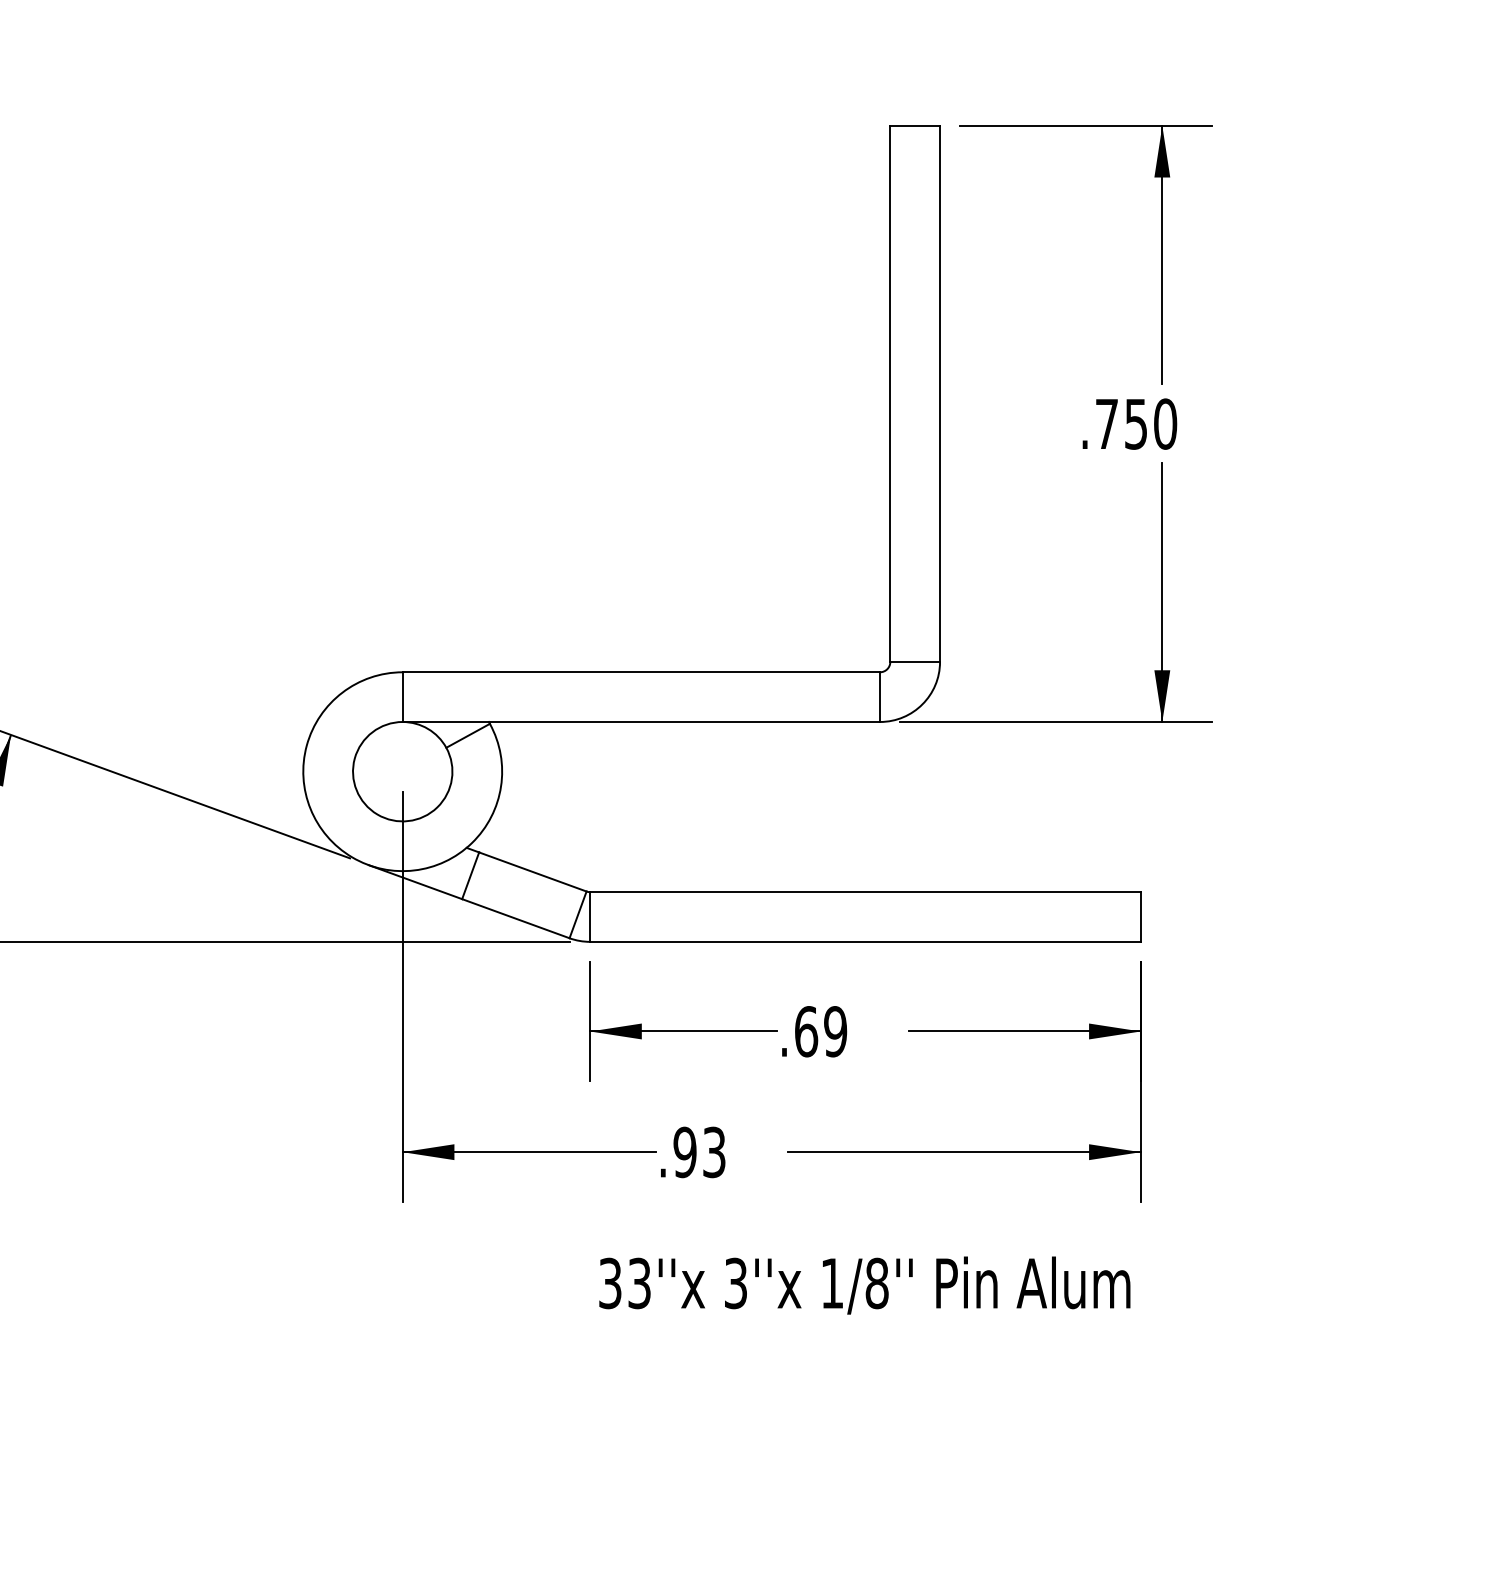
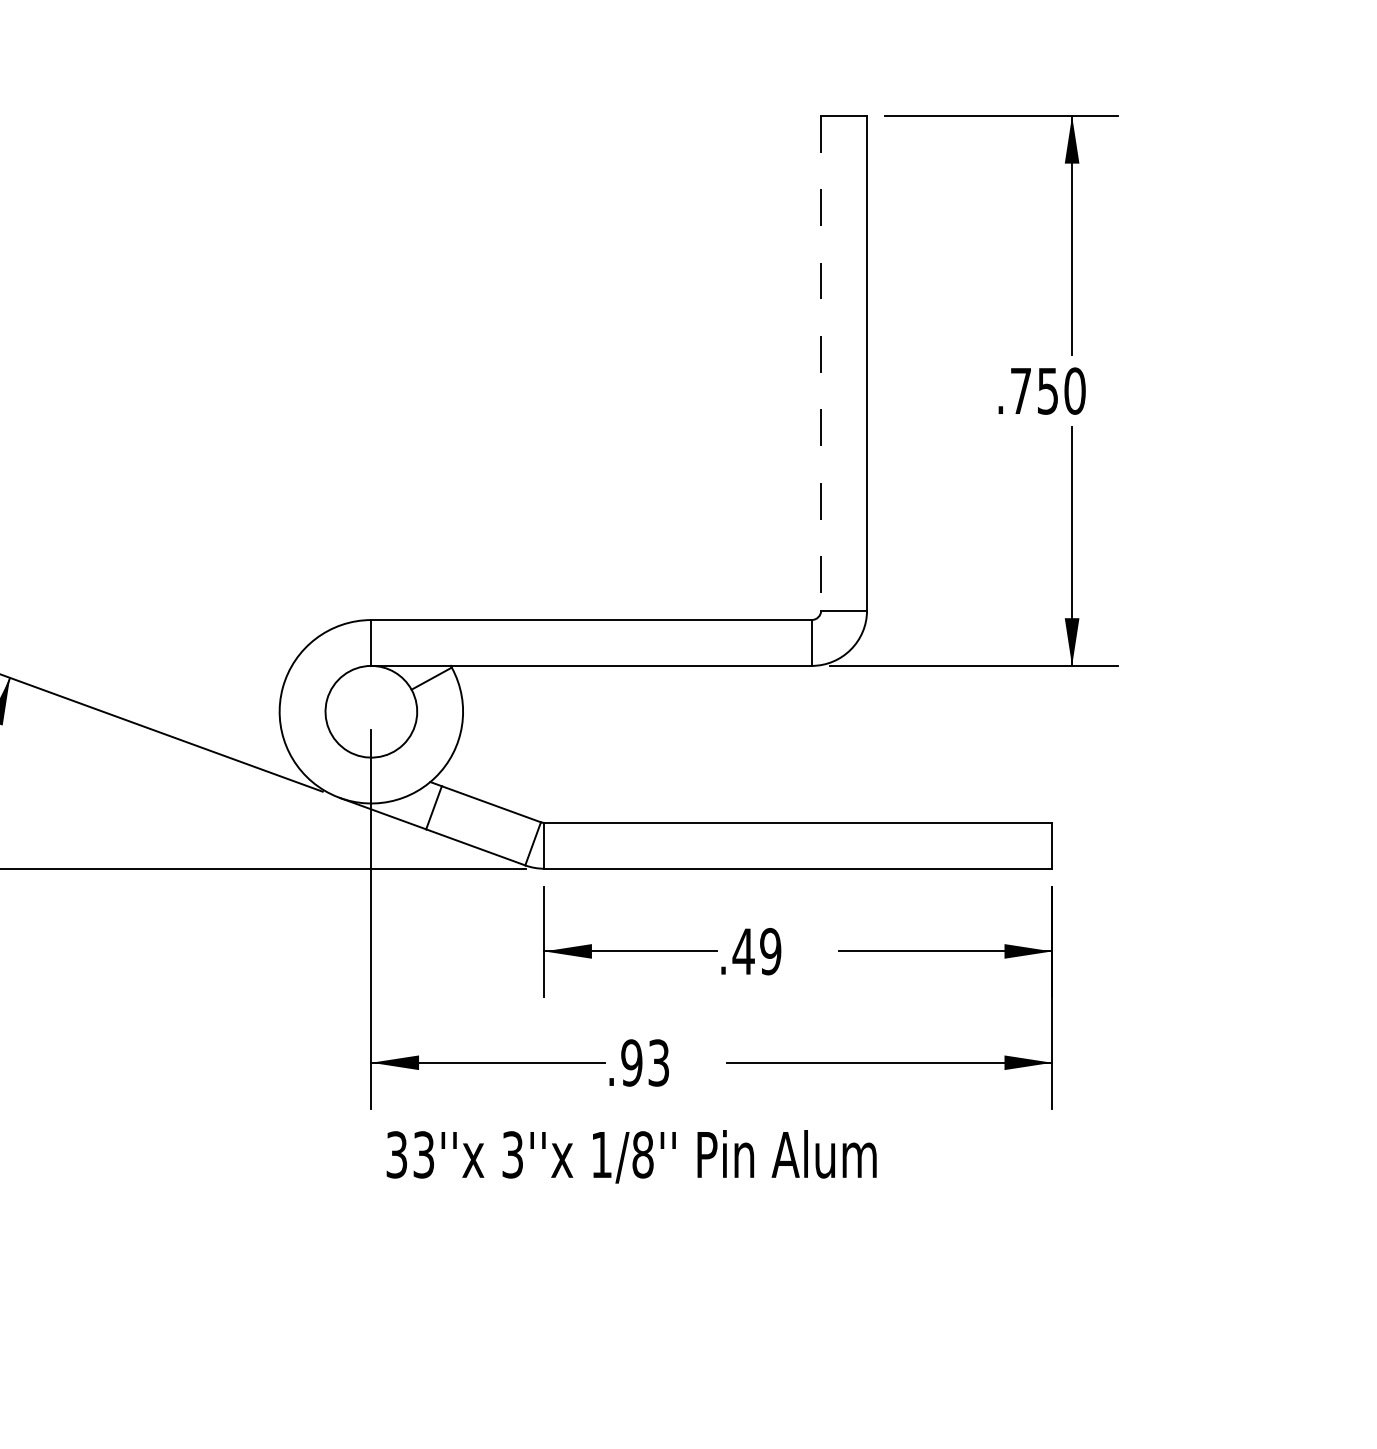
line: (890, 394) -> (821, 363), solid -> dashed
text: (806, 1031) -> (743, 951), .69 -> .49
text: (864, 1285) -> (631, 1156), moved

